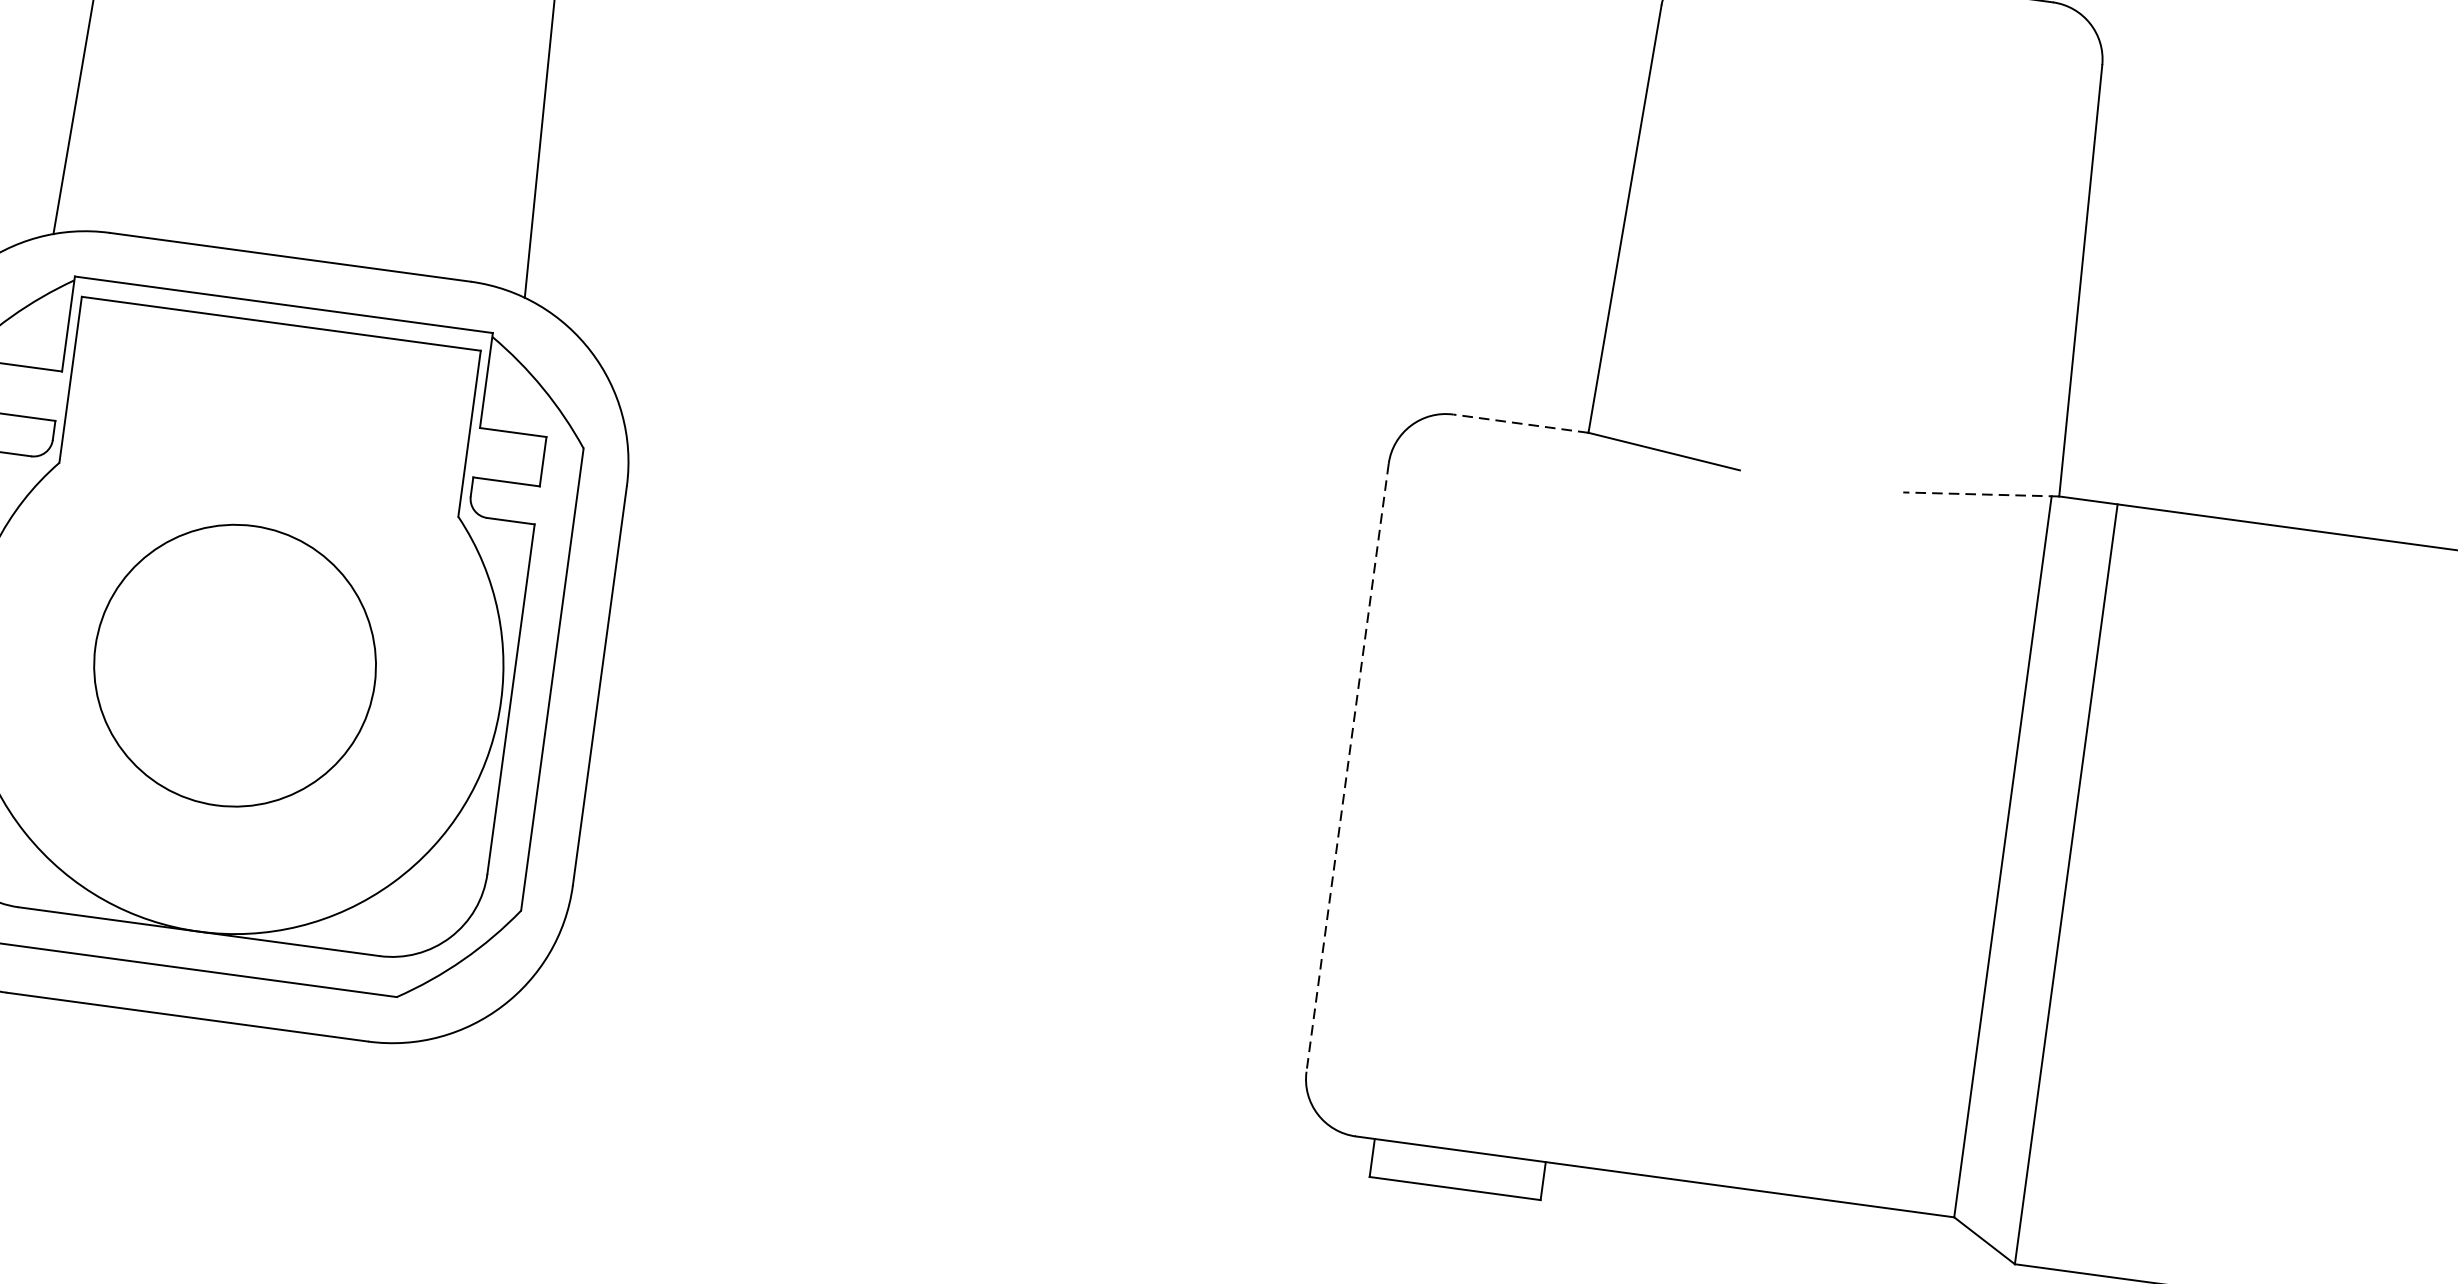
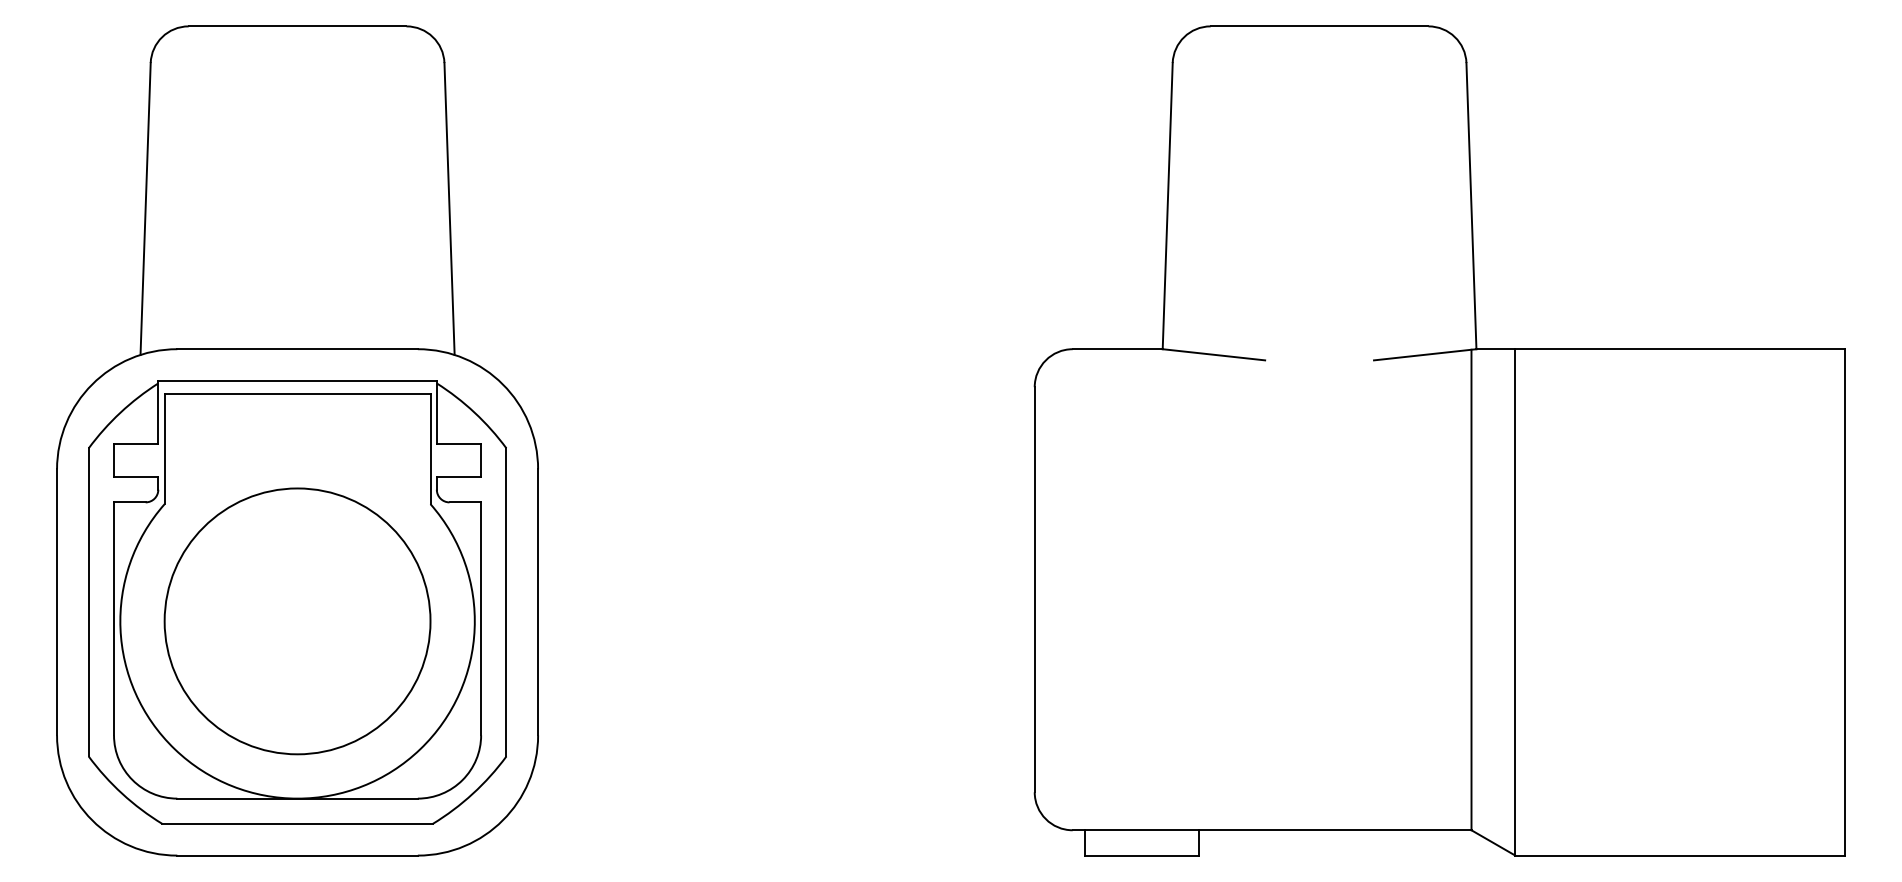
line: (1520, 424) -> (1117, 349), dashed -> solid
line: (1981, 494) -> (1425, 354), dashed -> solid
circle: (234, 665) -> (297, 621), size x1.43
line: (1347, 767) -> (1034, 589), dashed -> solid

